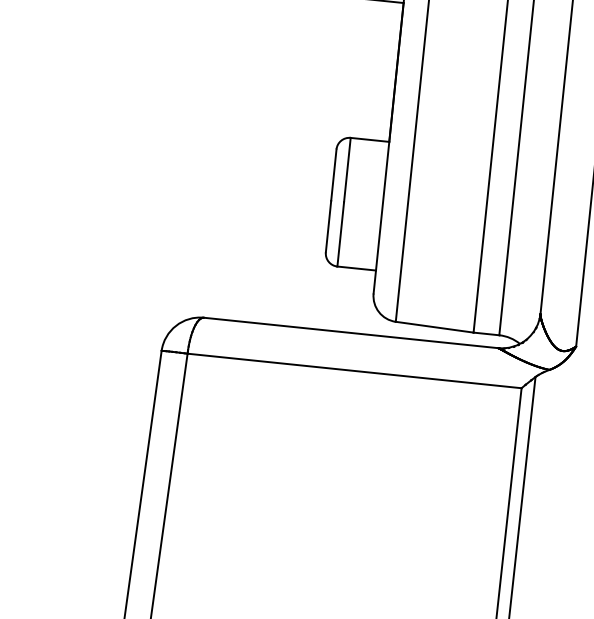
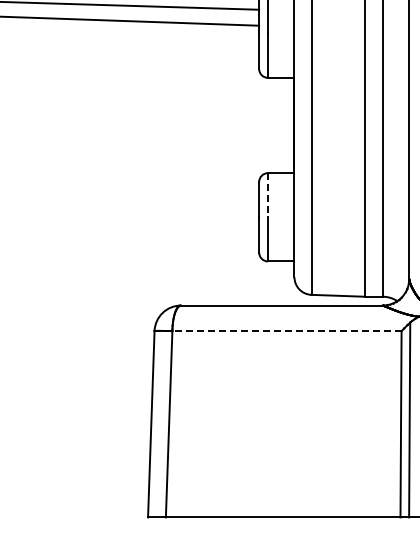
line: (346, 170) -> (267, 195), solid -> dashed
line: (353, 371) -> (286, 331), solid -> dashed

